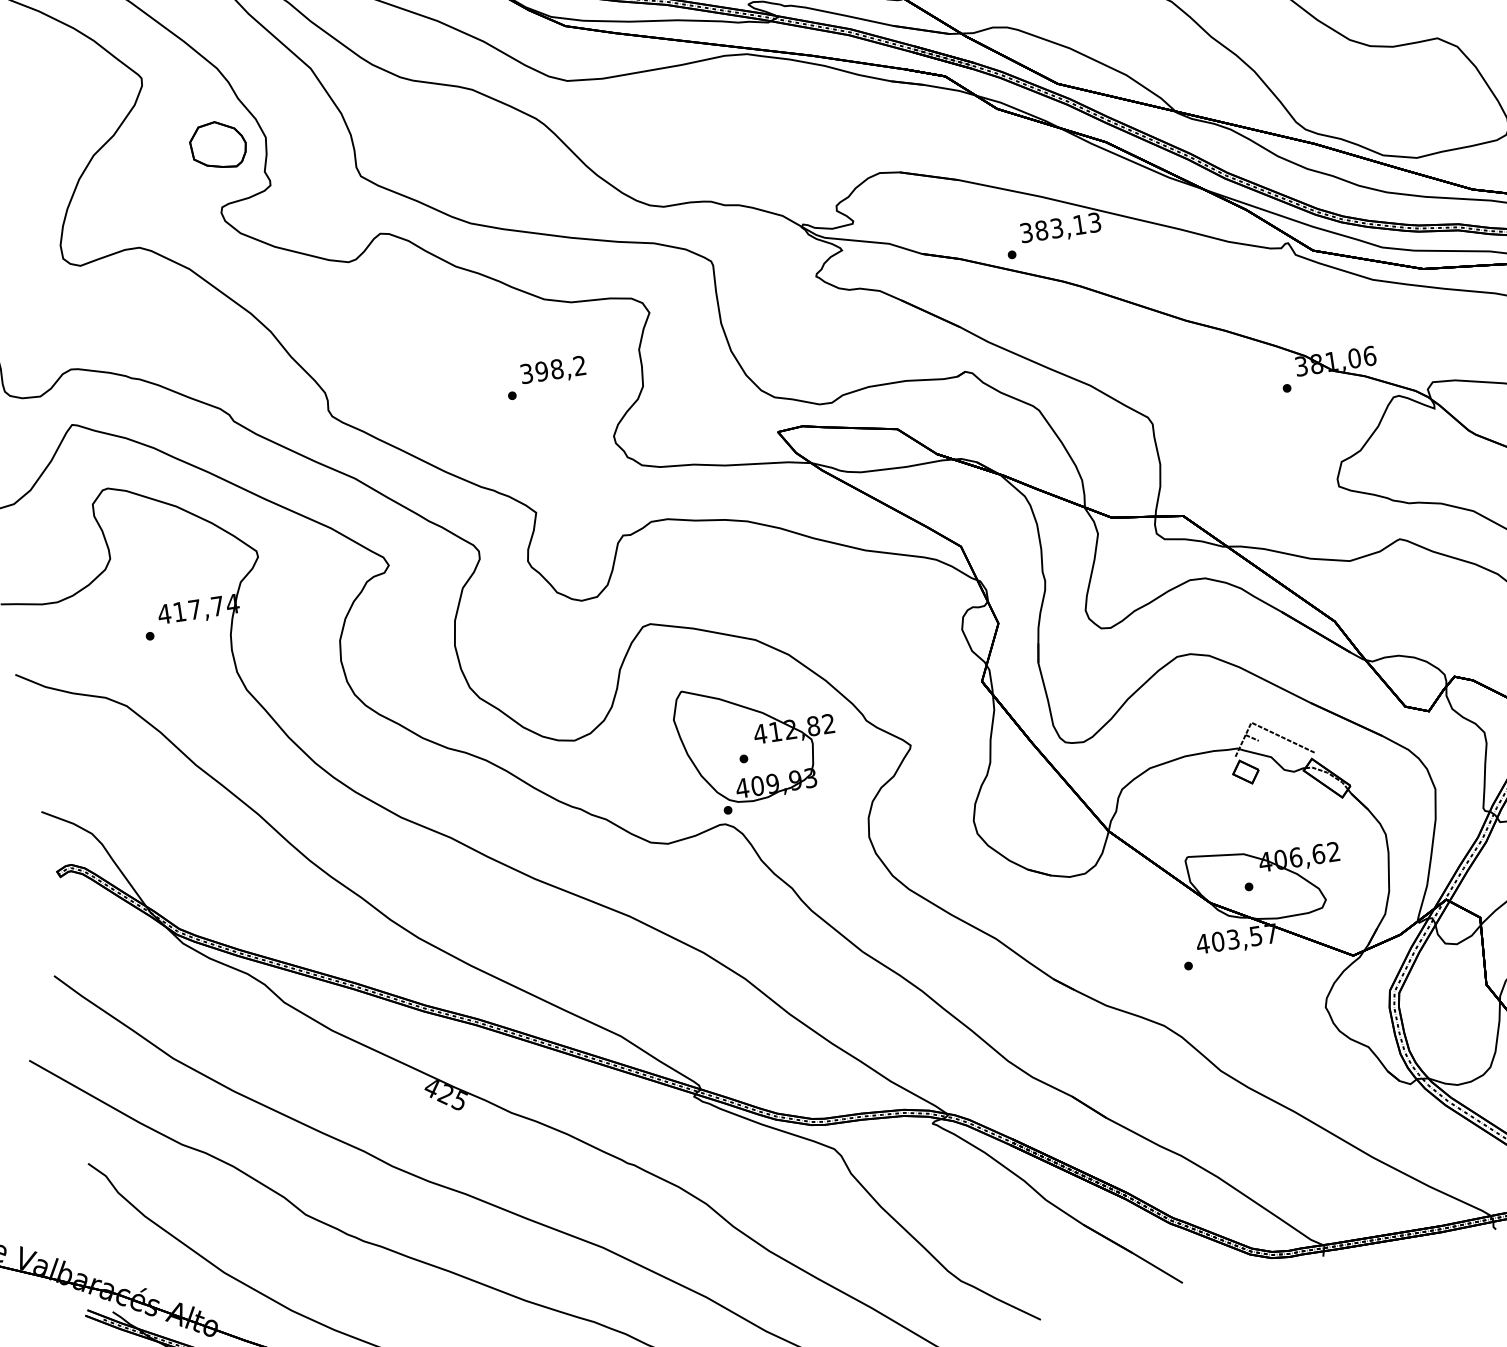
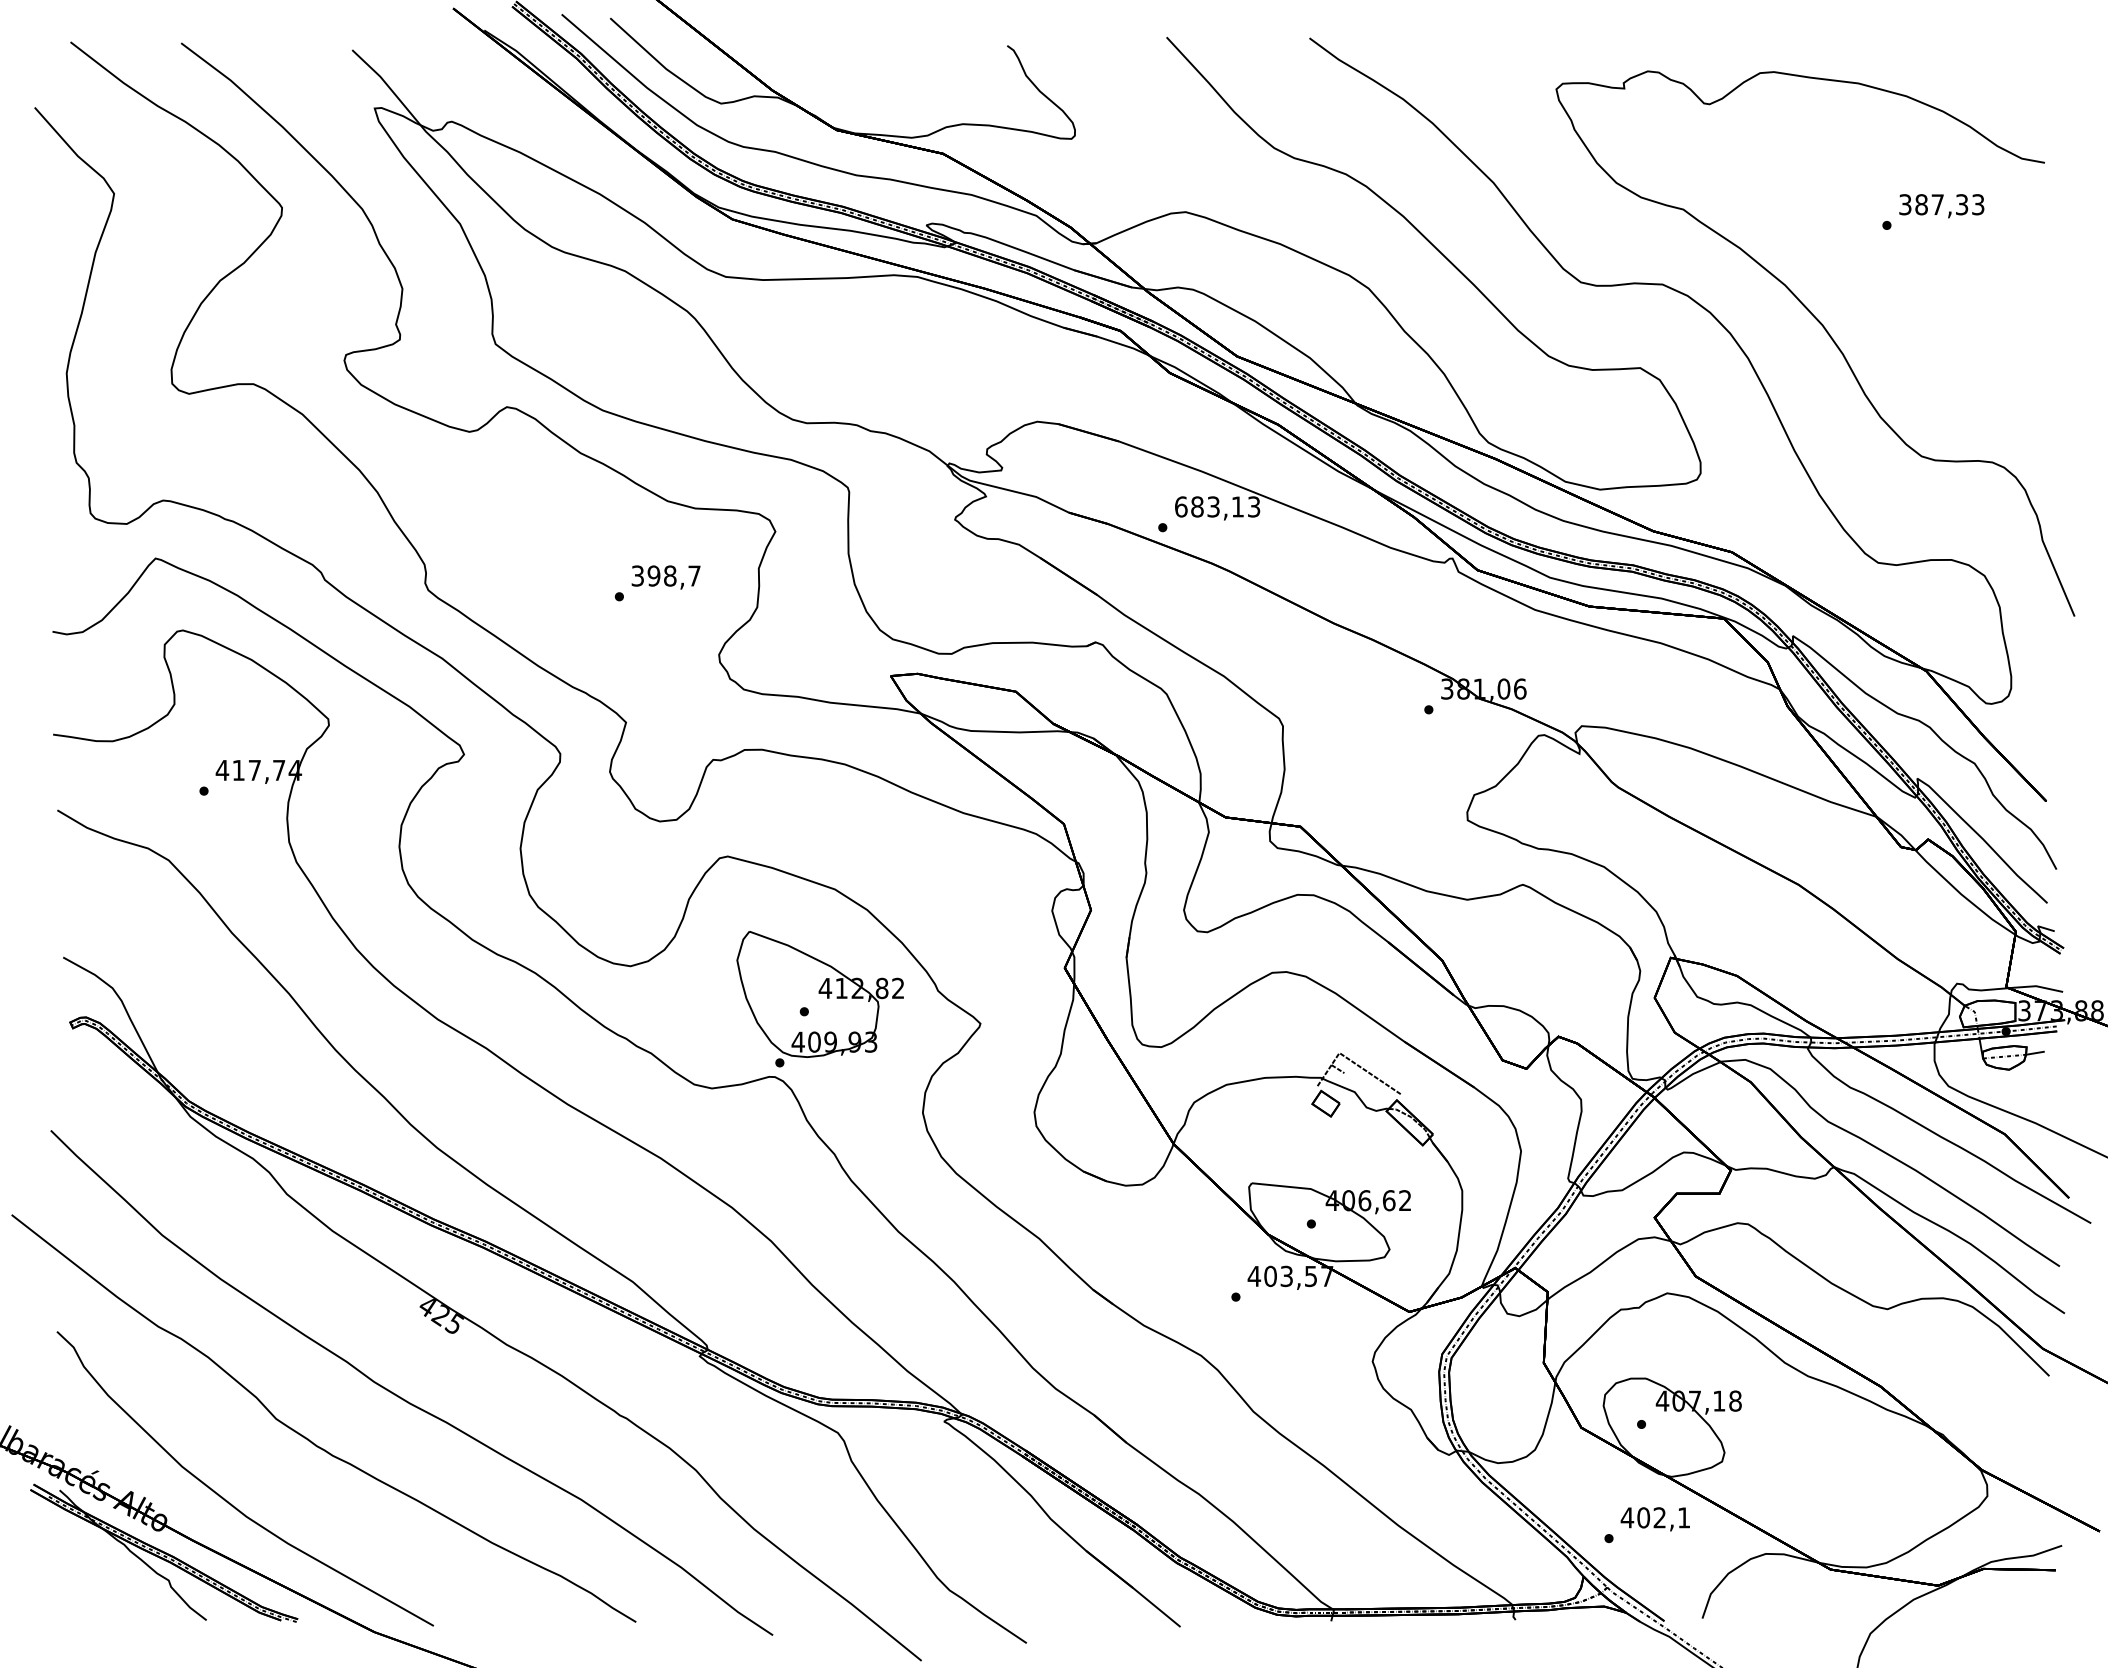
part: (218, 145) -> (351, 289), removed
text: (1026, 232) -> (1181, 506), 383,13 -> 683,13
text: (579, 365) -> (694, 575), 398,2 -> 398,7

